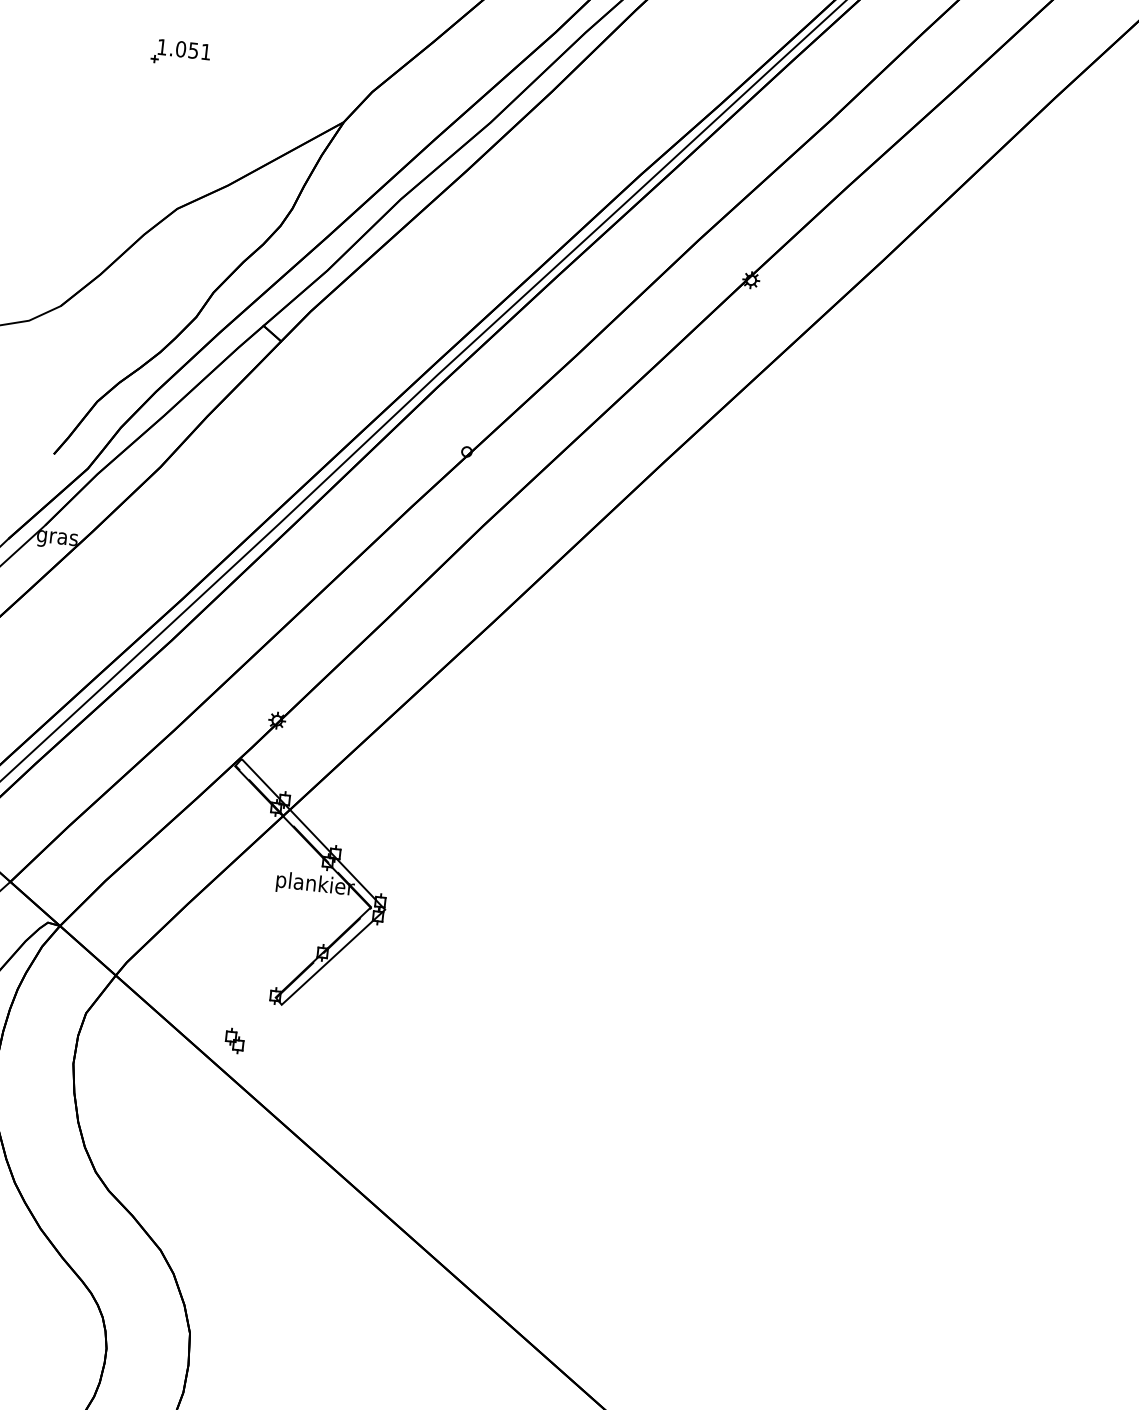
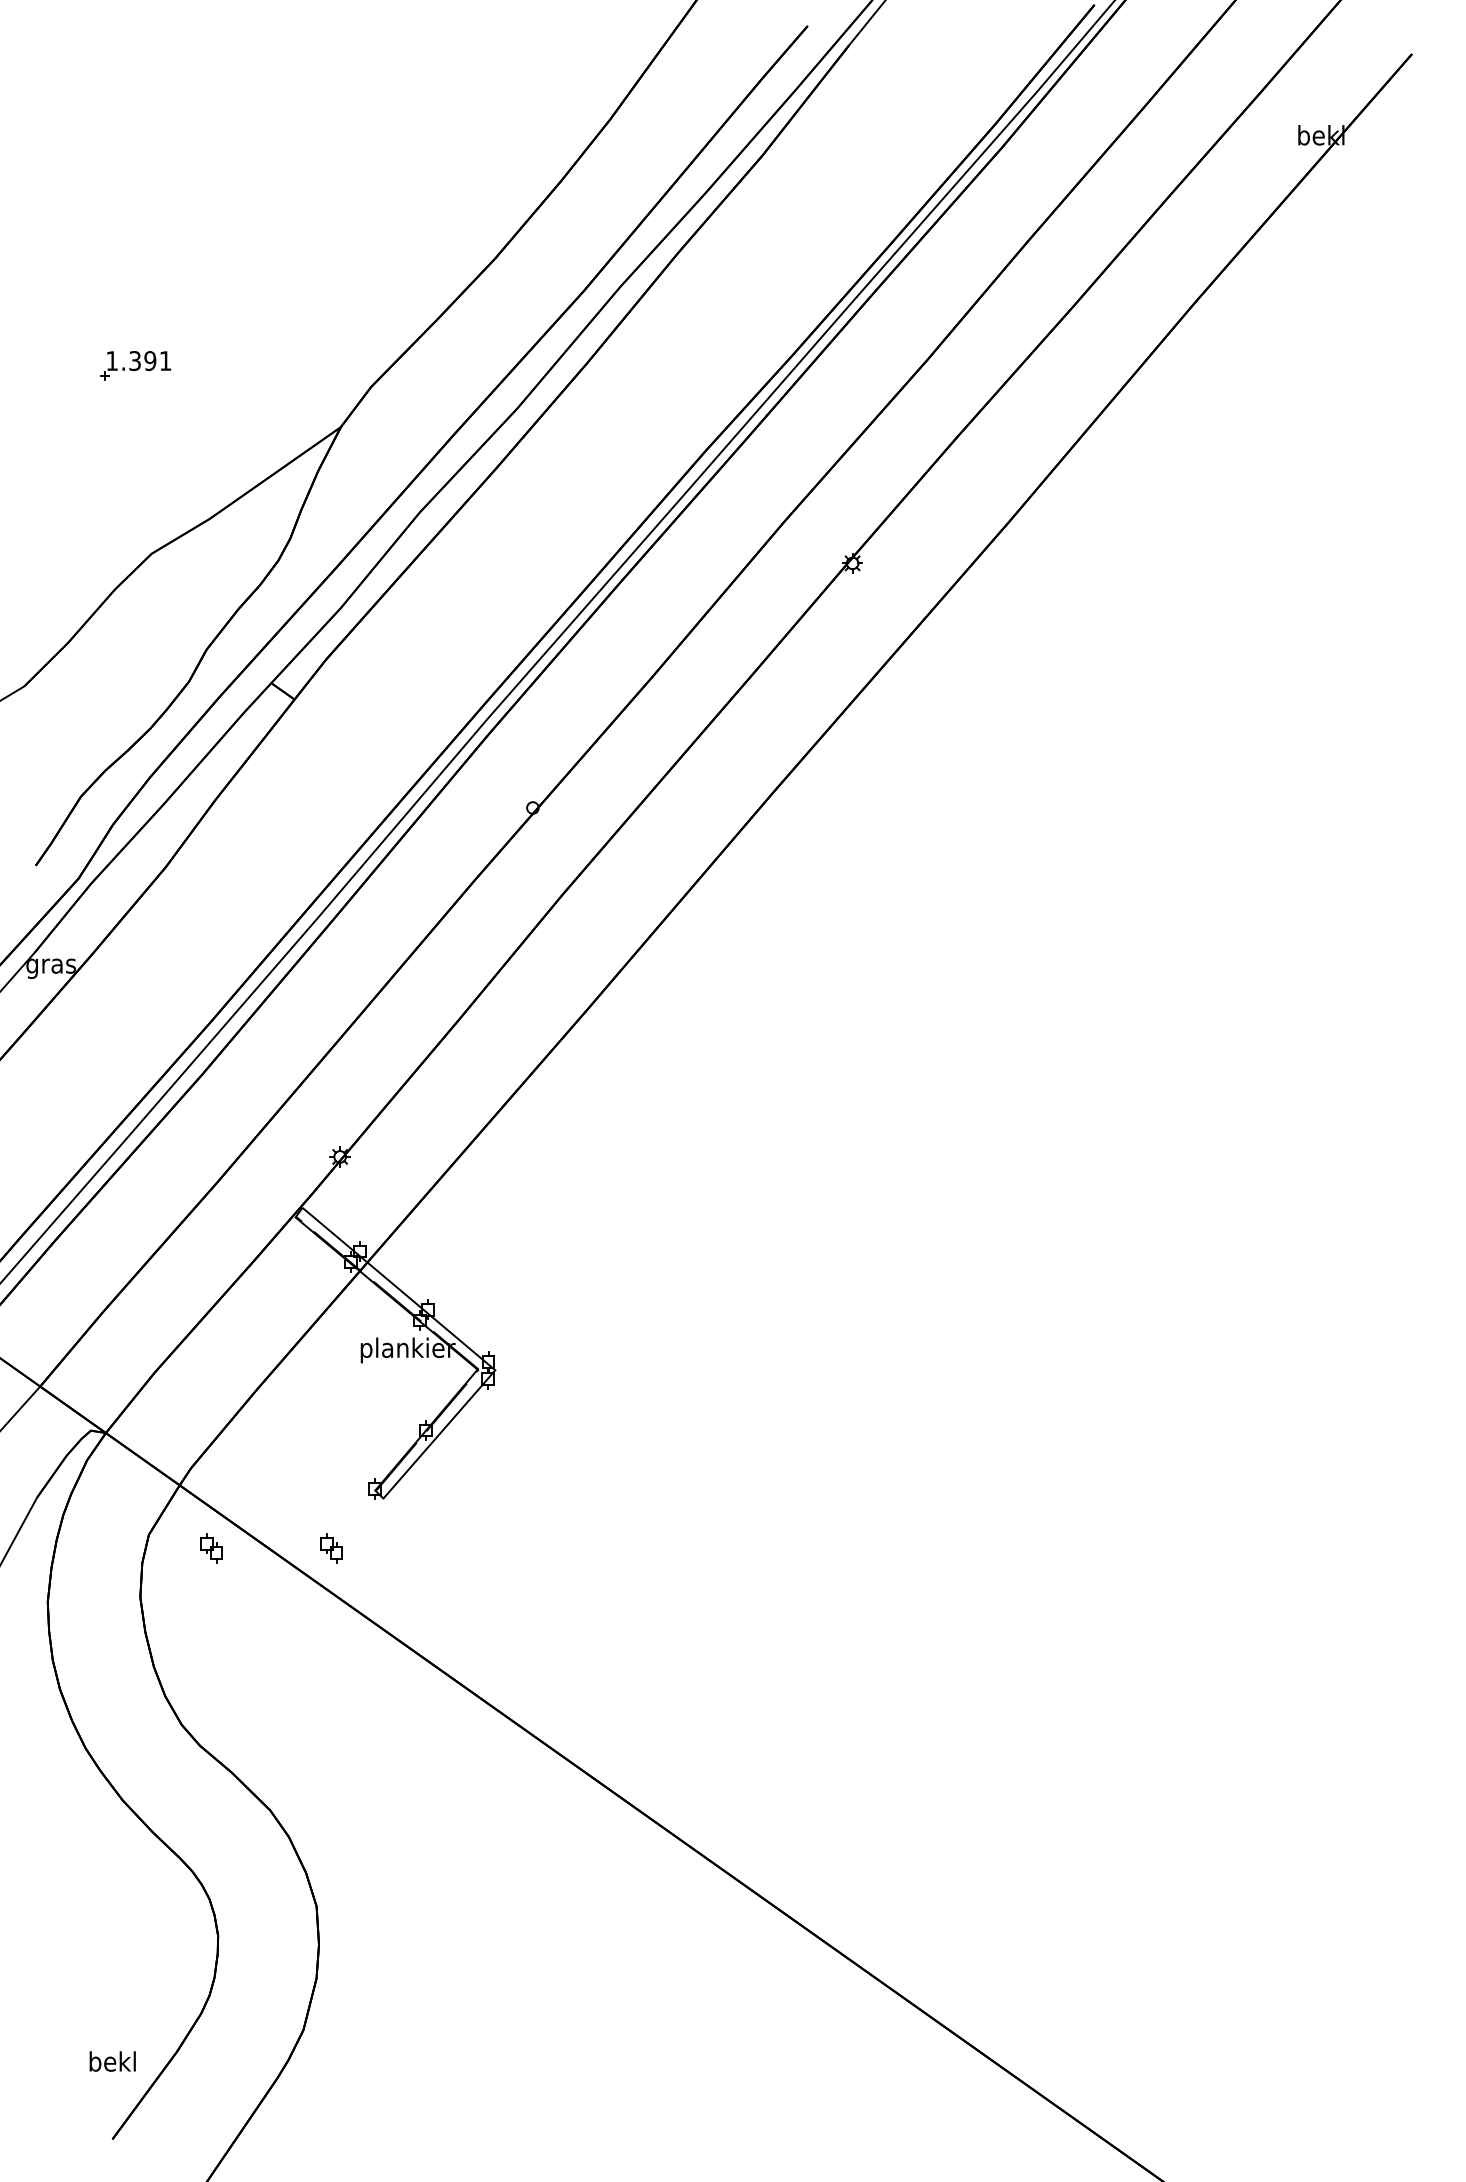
text: (187, 50) -> (142, 361), 1.051 -> 1.391
part: (136, 1030) -> (211, 1548), added

